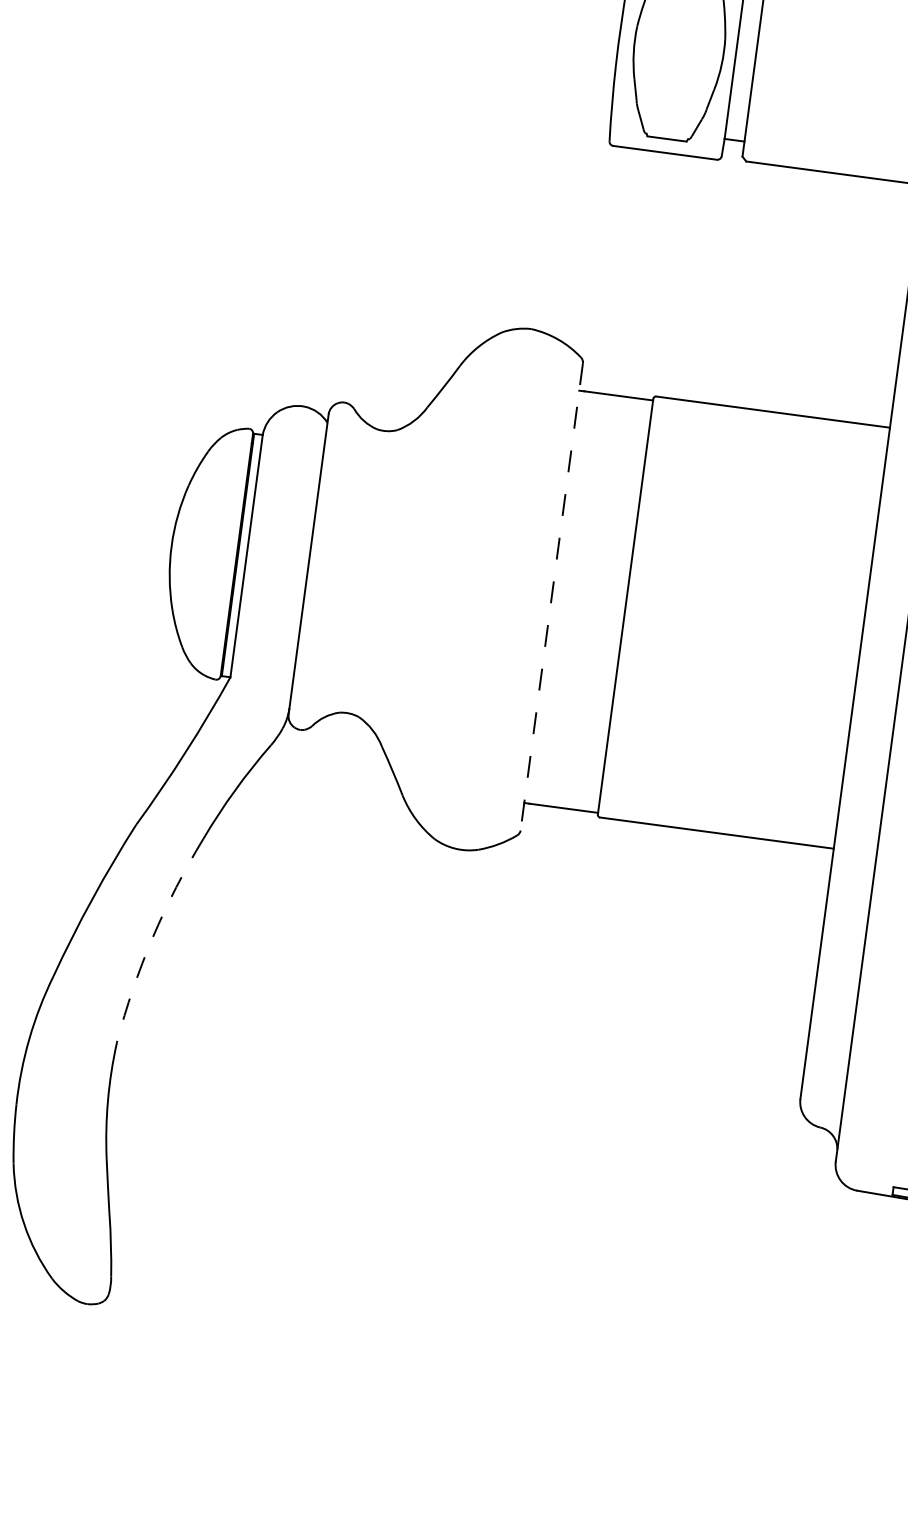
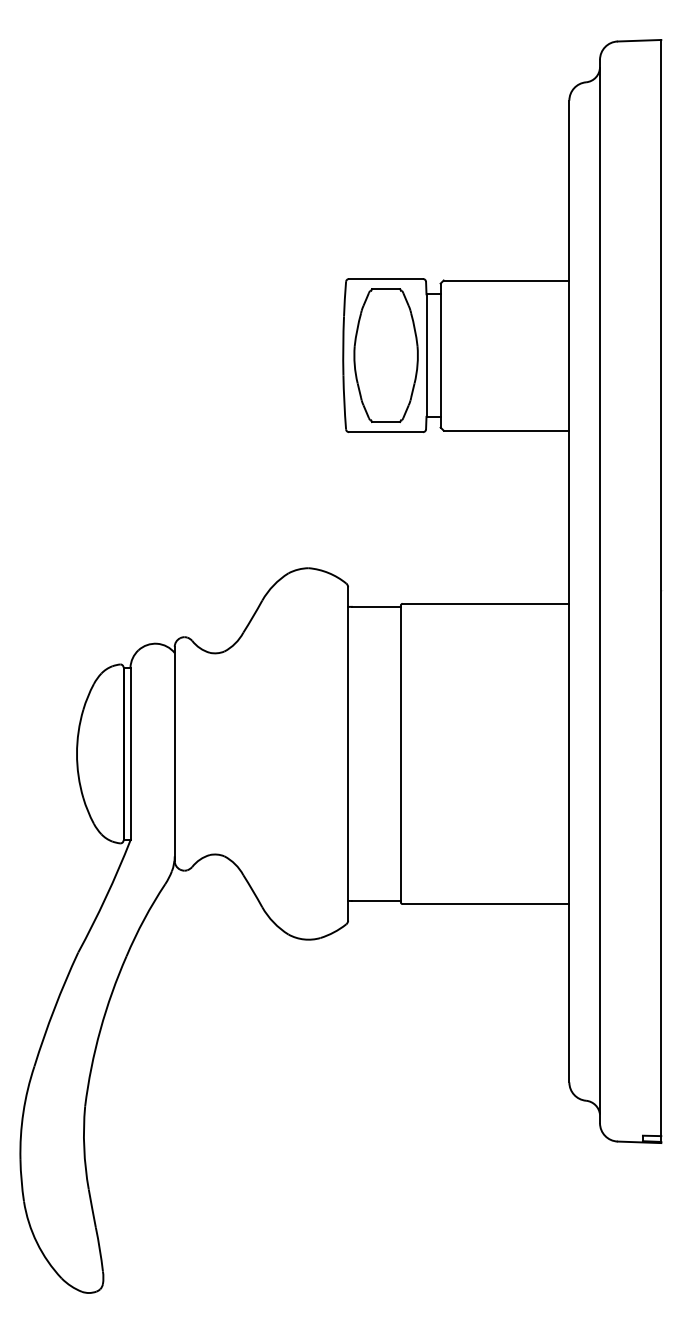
line: (552, 596) -> (348, 753), dashed -> solid
arc: (153, 936) -> (100, 1029), dashed -> solid

